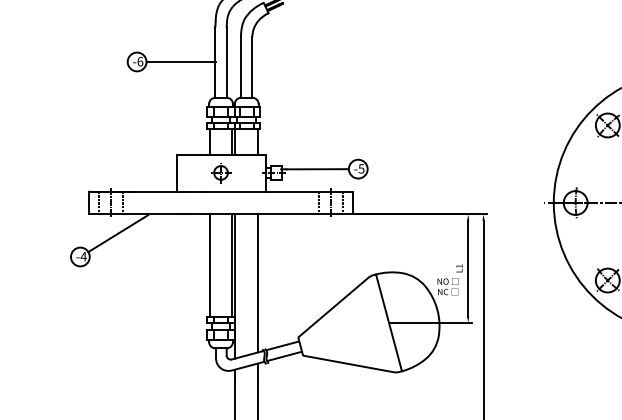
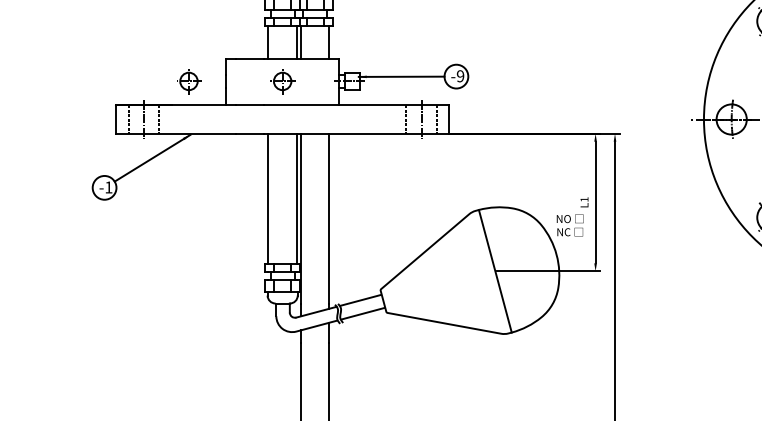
text: (361, 168) -> (460, 75), -5 -> -9
part: (147, 173) -> (189, 82), added
text: (83, 256) -> (108, 187), -4 -> -1

